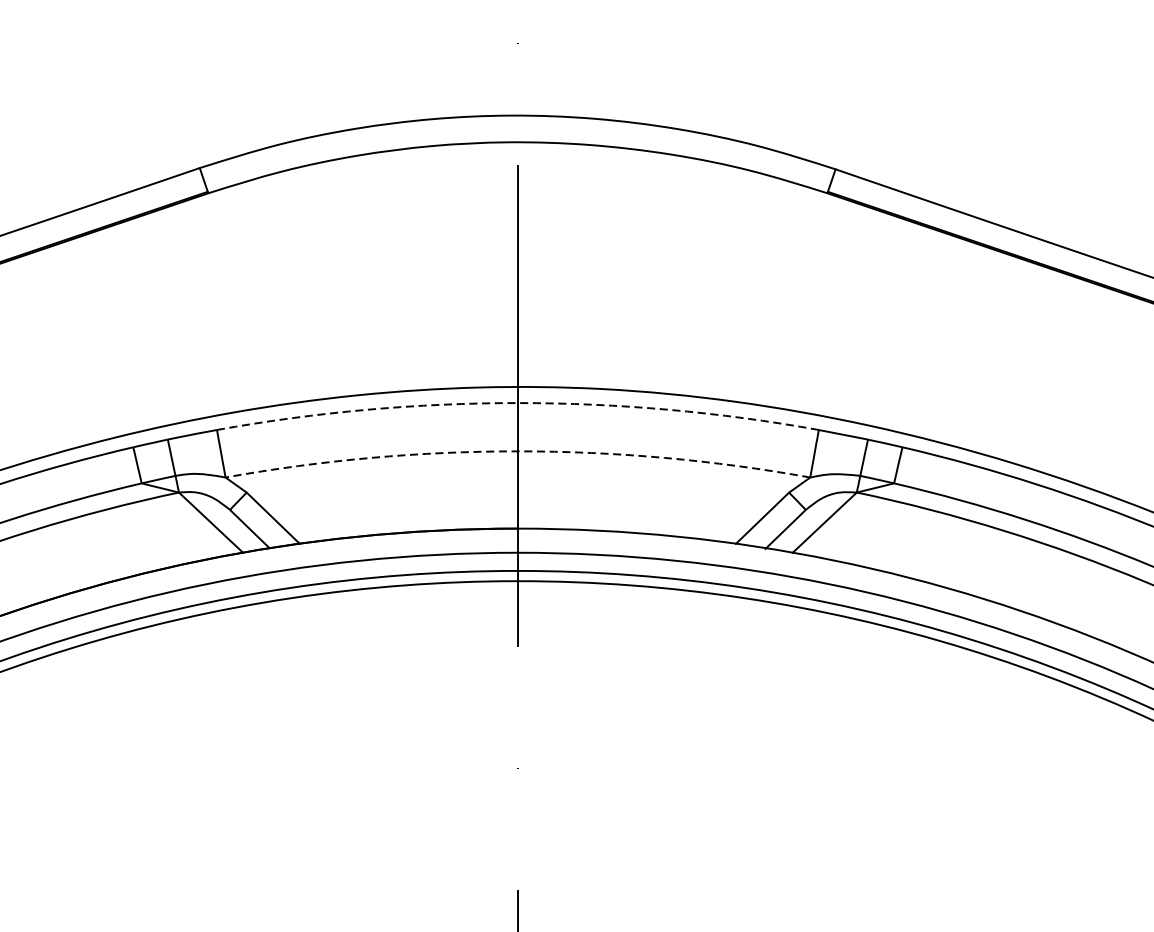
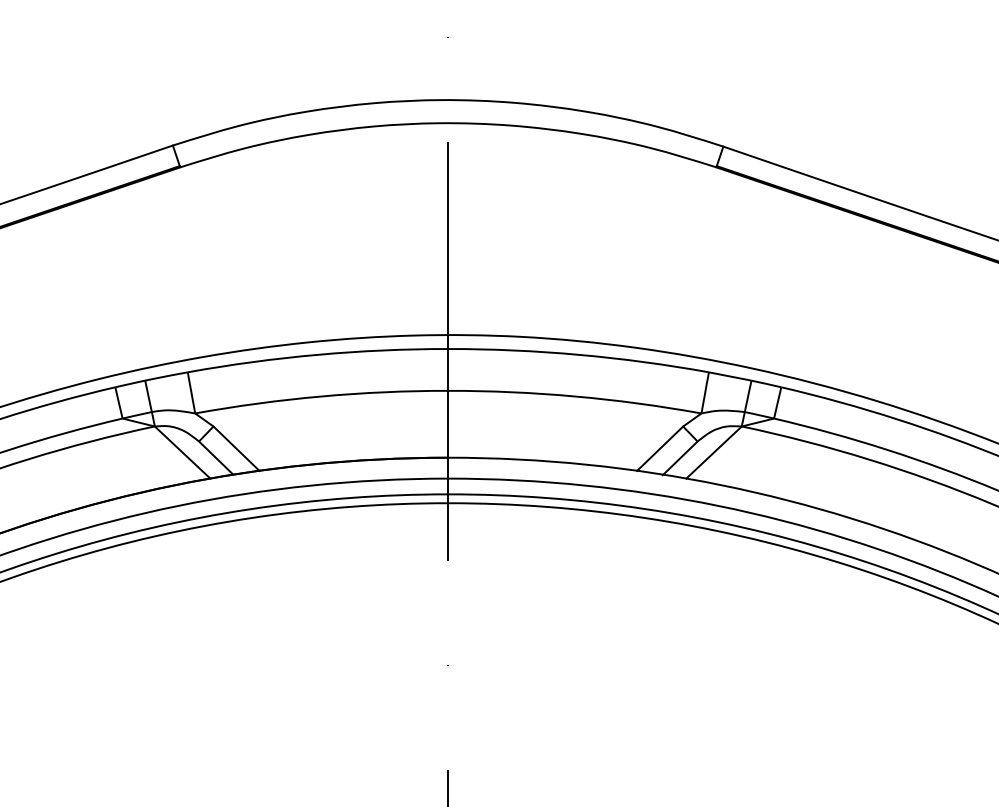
arc: (518, 403) -> (448, 349), dashed -> solid
arc: (518, 450) -> (448, 390), dashed -> solid

